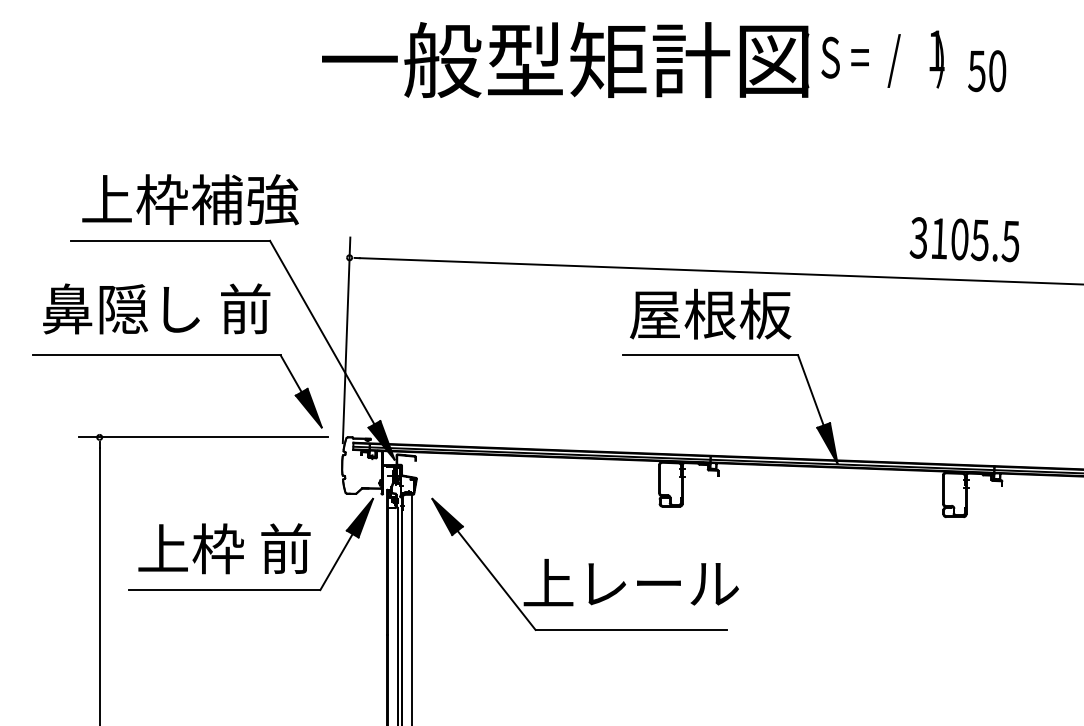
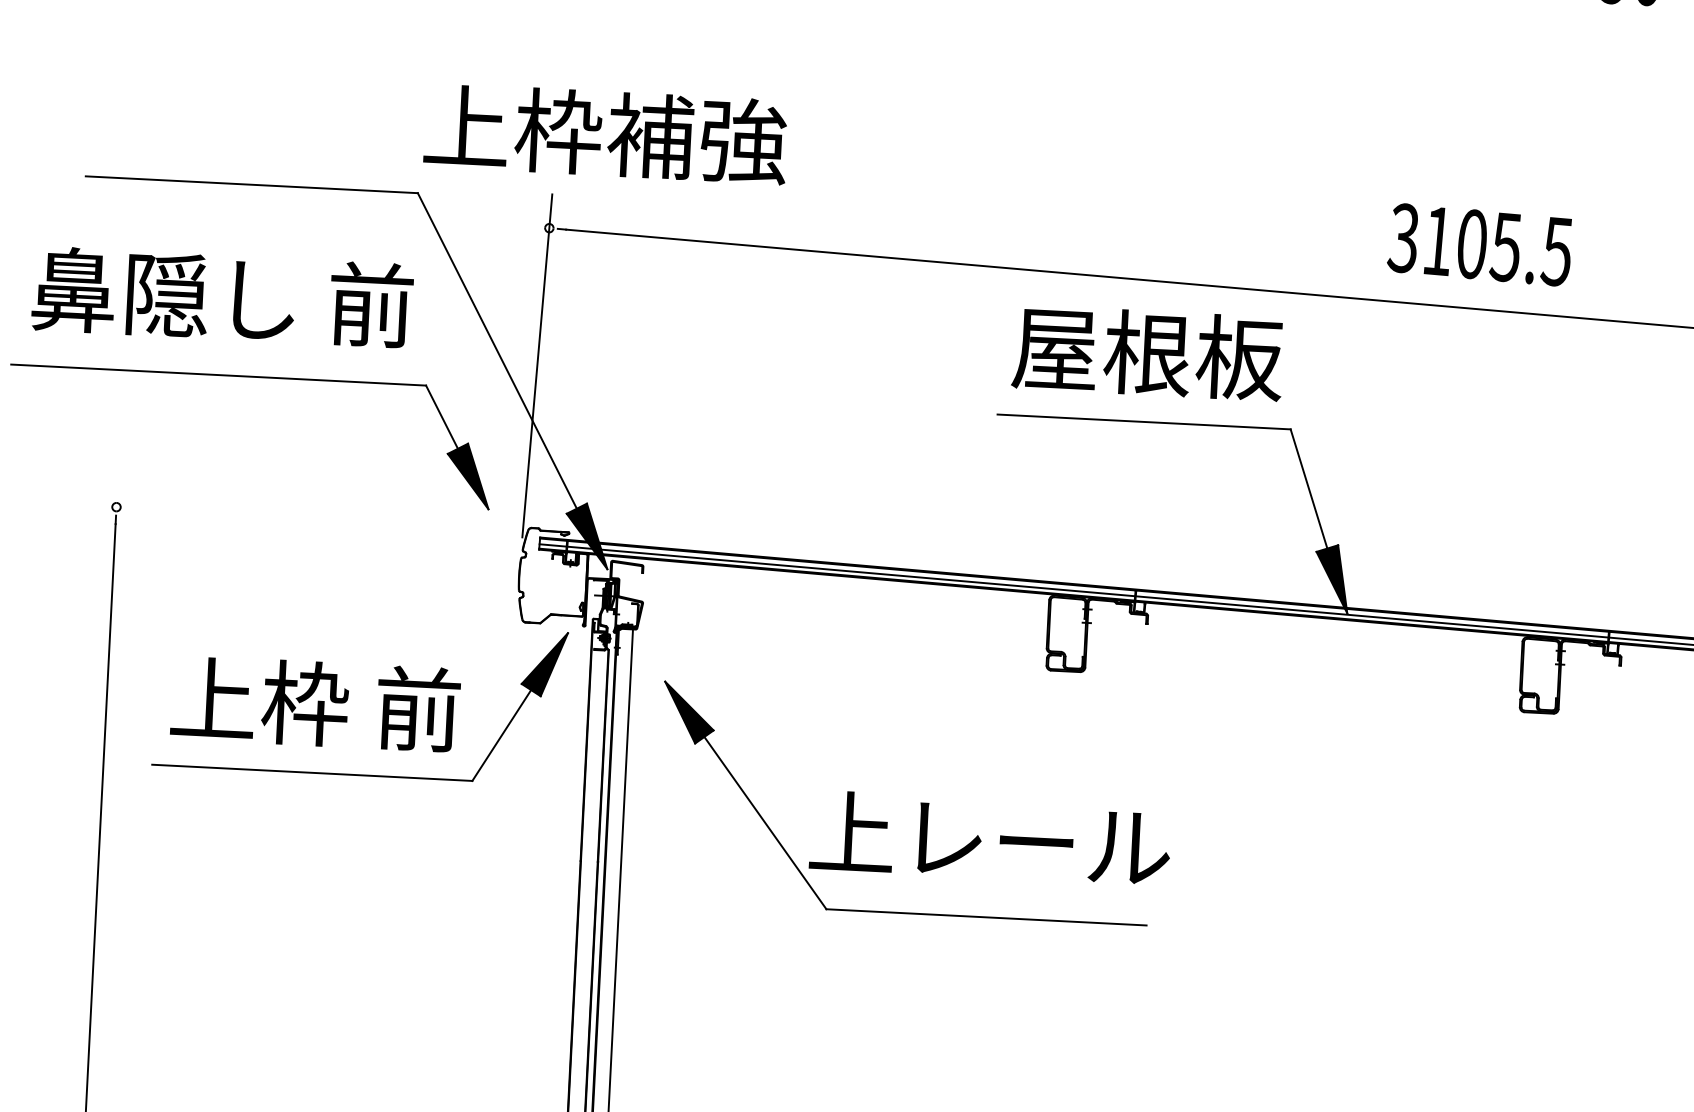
text: (190, 199) -> (605, 133), moved
text: (963, 239) -> (1478, 244), moved
line: (203, 437) -> (289, 516), removed
part: (584, 563) -> (913, 802), moved

